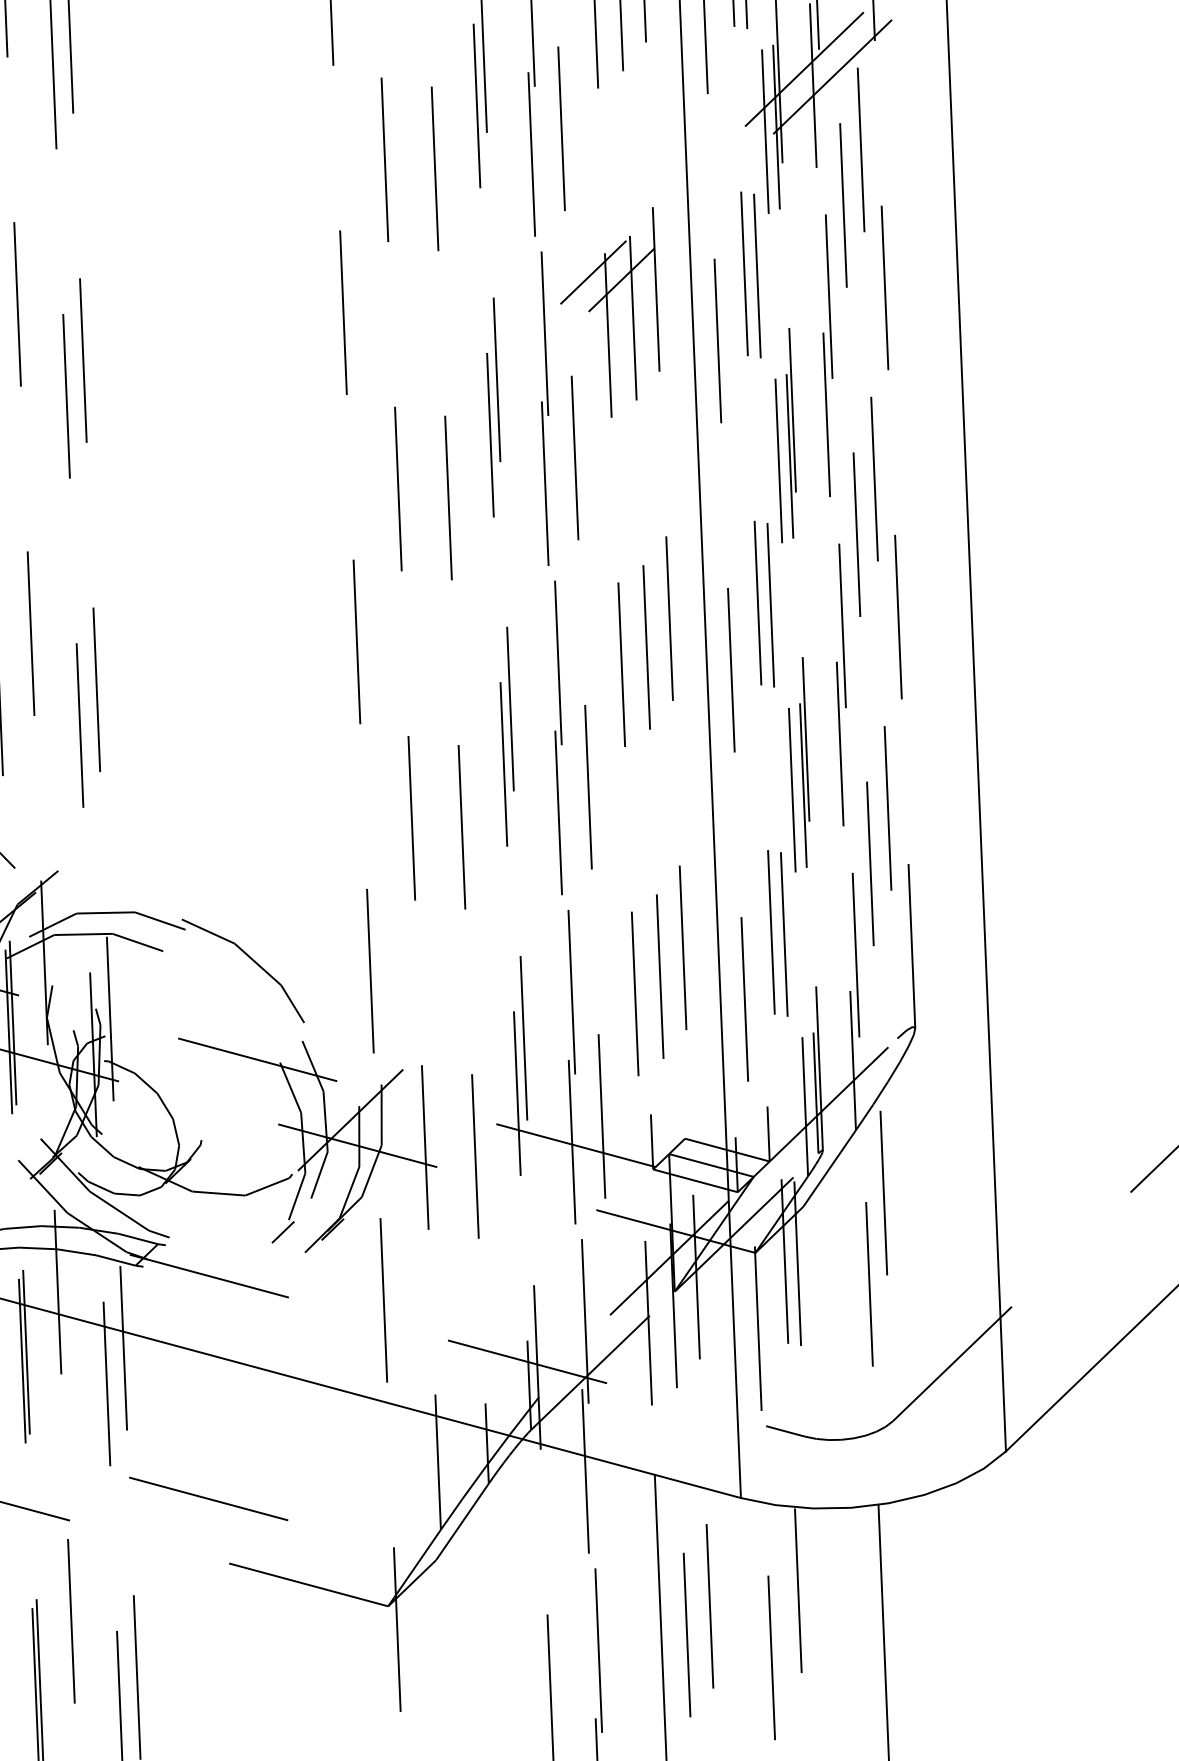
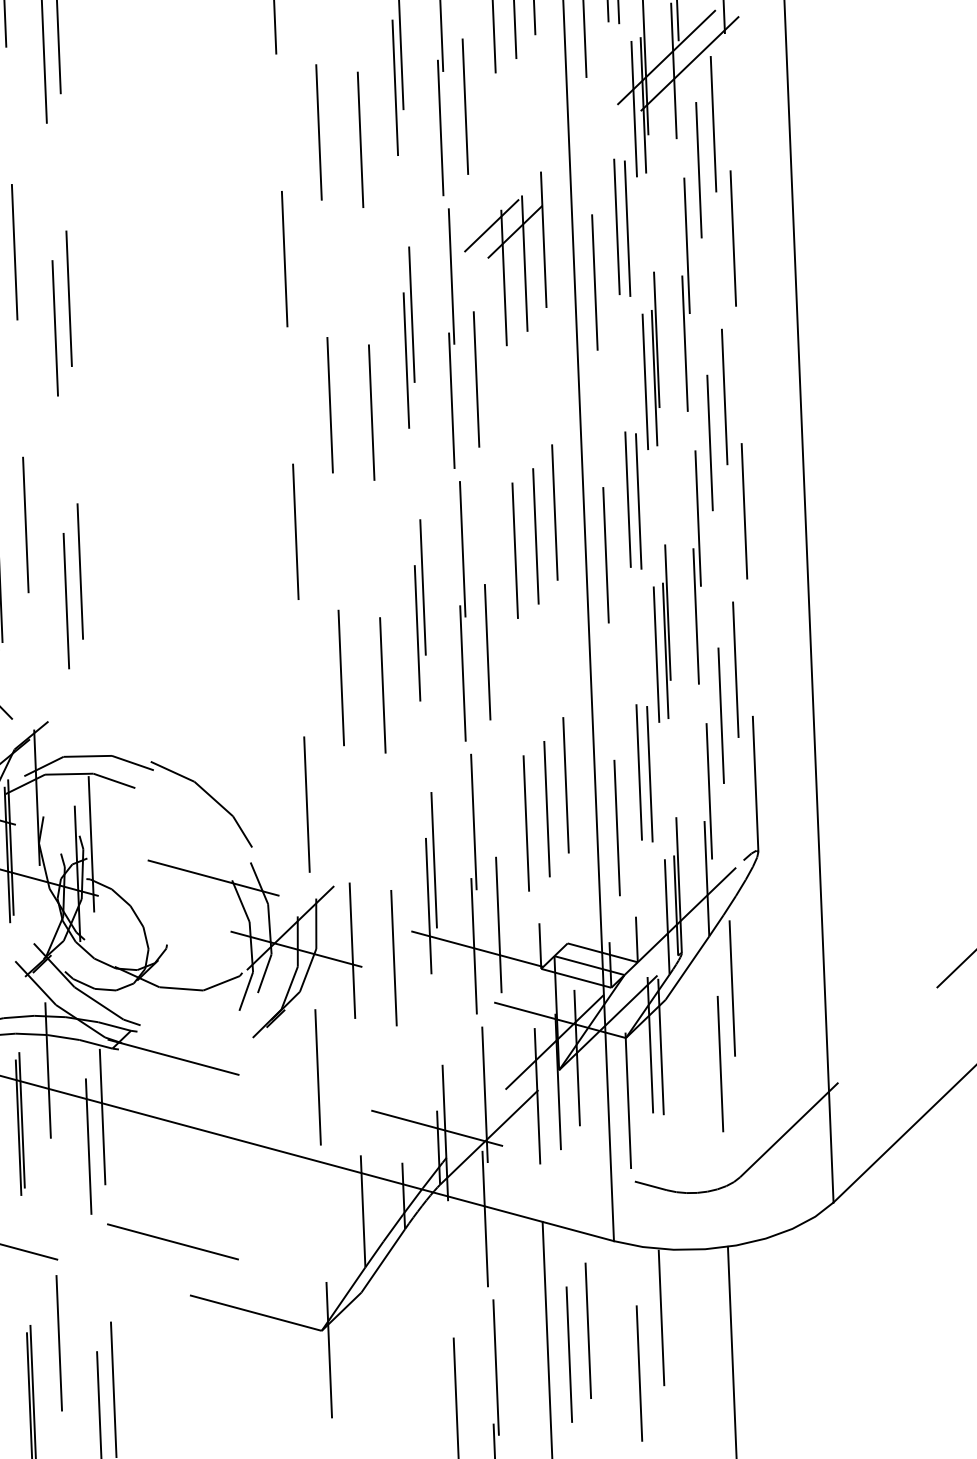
line: (282, 1231) -> (234, 1020), removed

